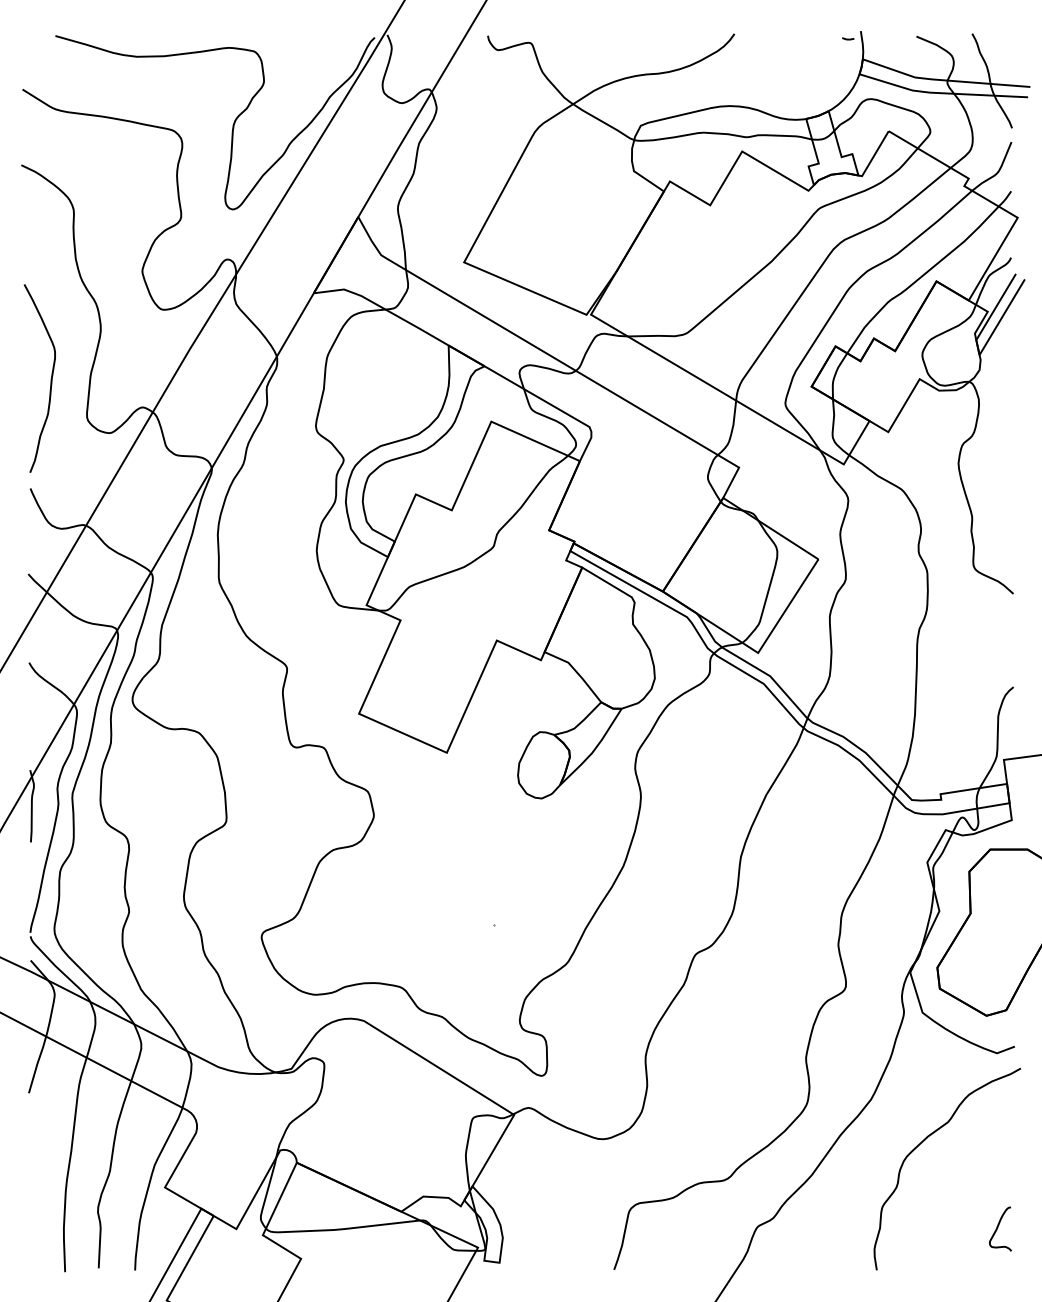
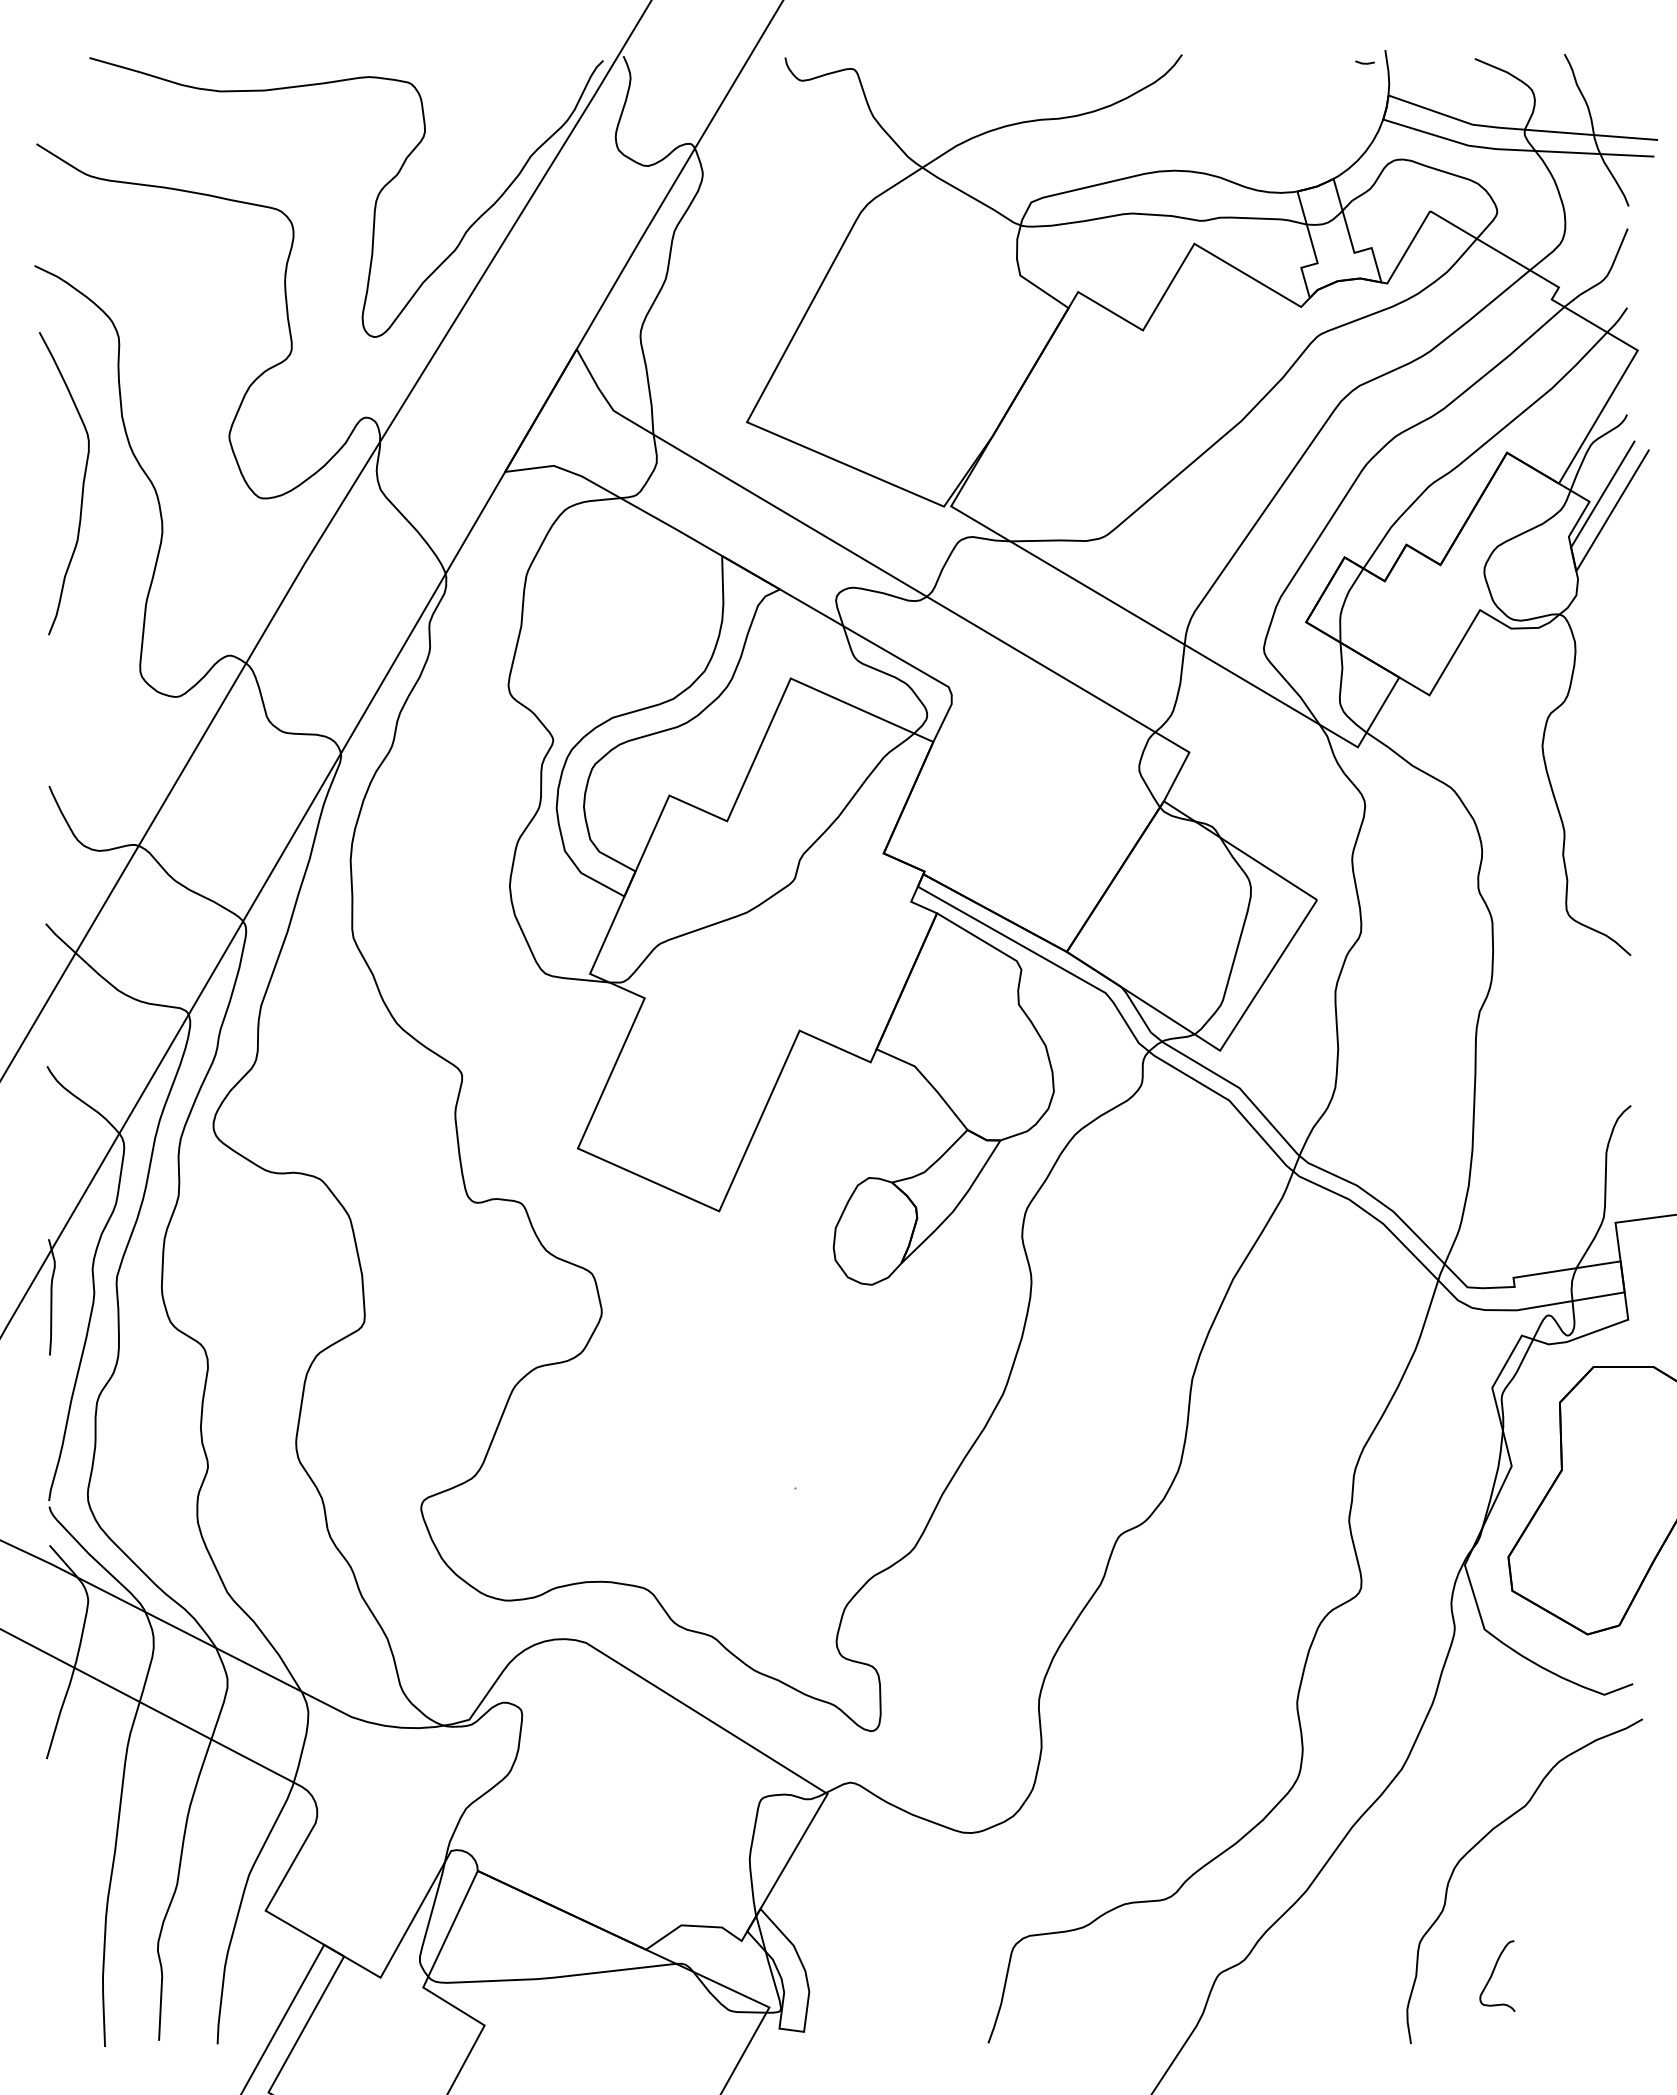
curve: (50, 378) -> (81, 483), moved
curve: (998, 1227) -> (1494, 1973), moved

